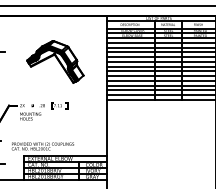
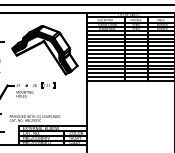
part: (55, 61) -> (45, 49), size x1.43

